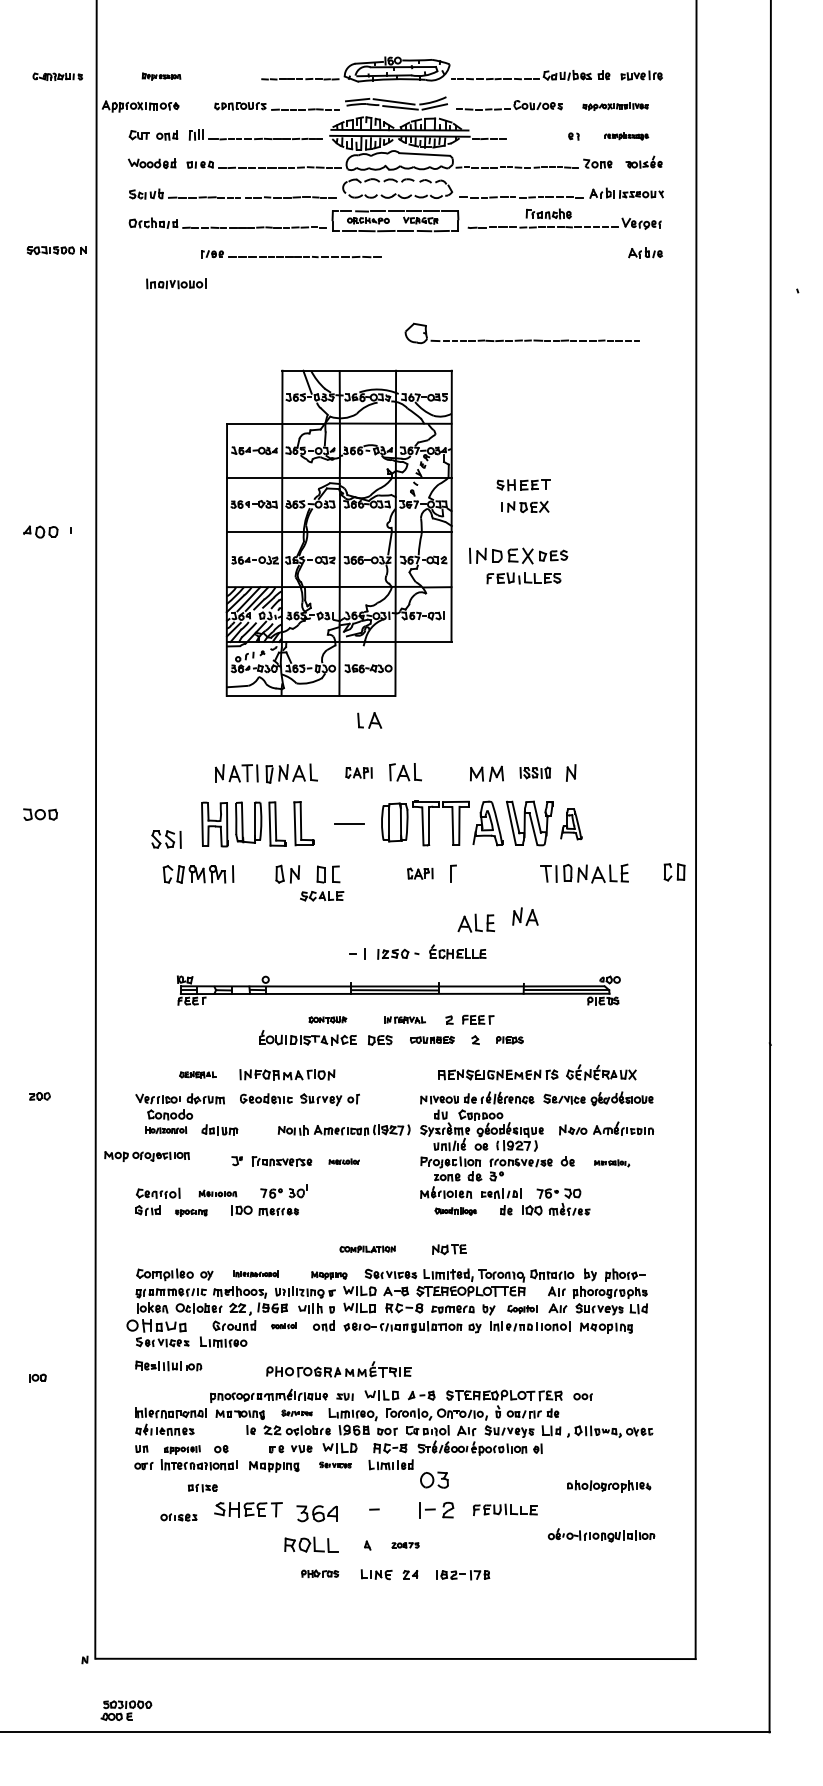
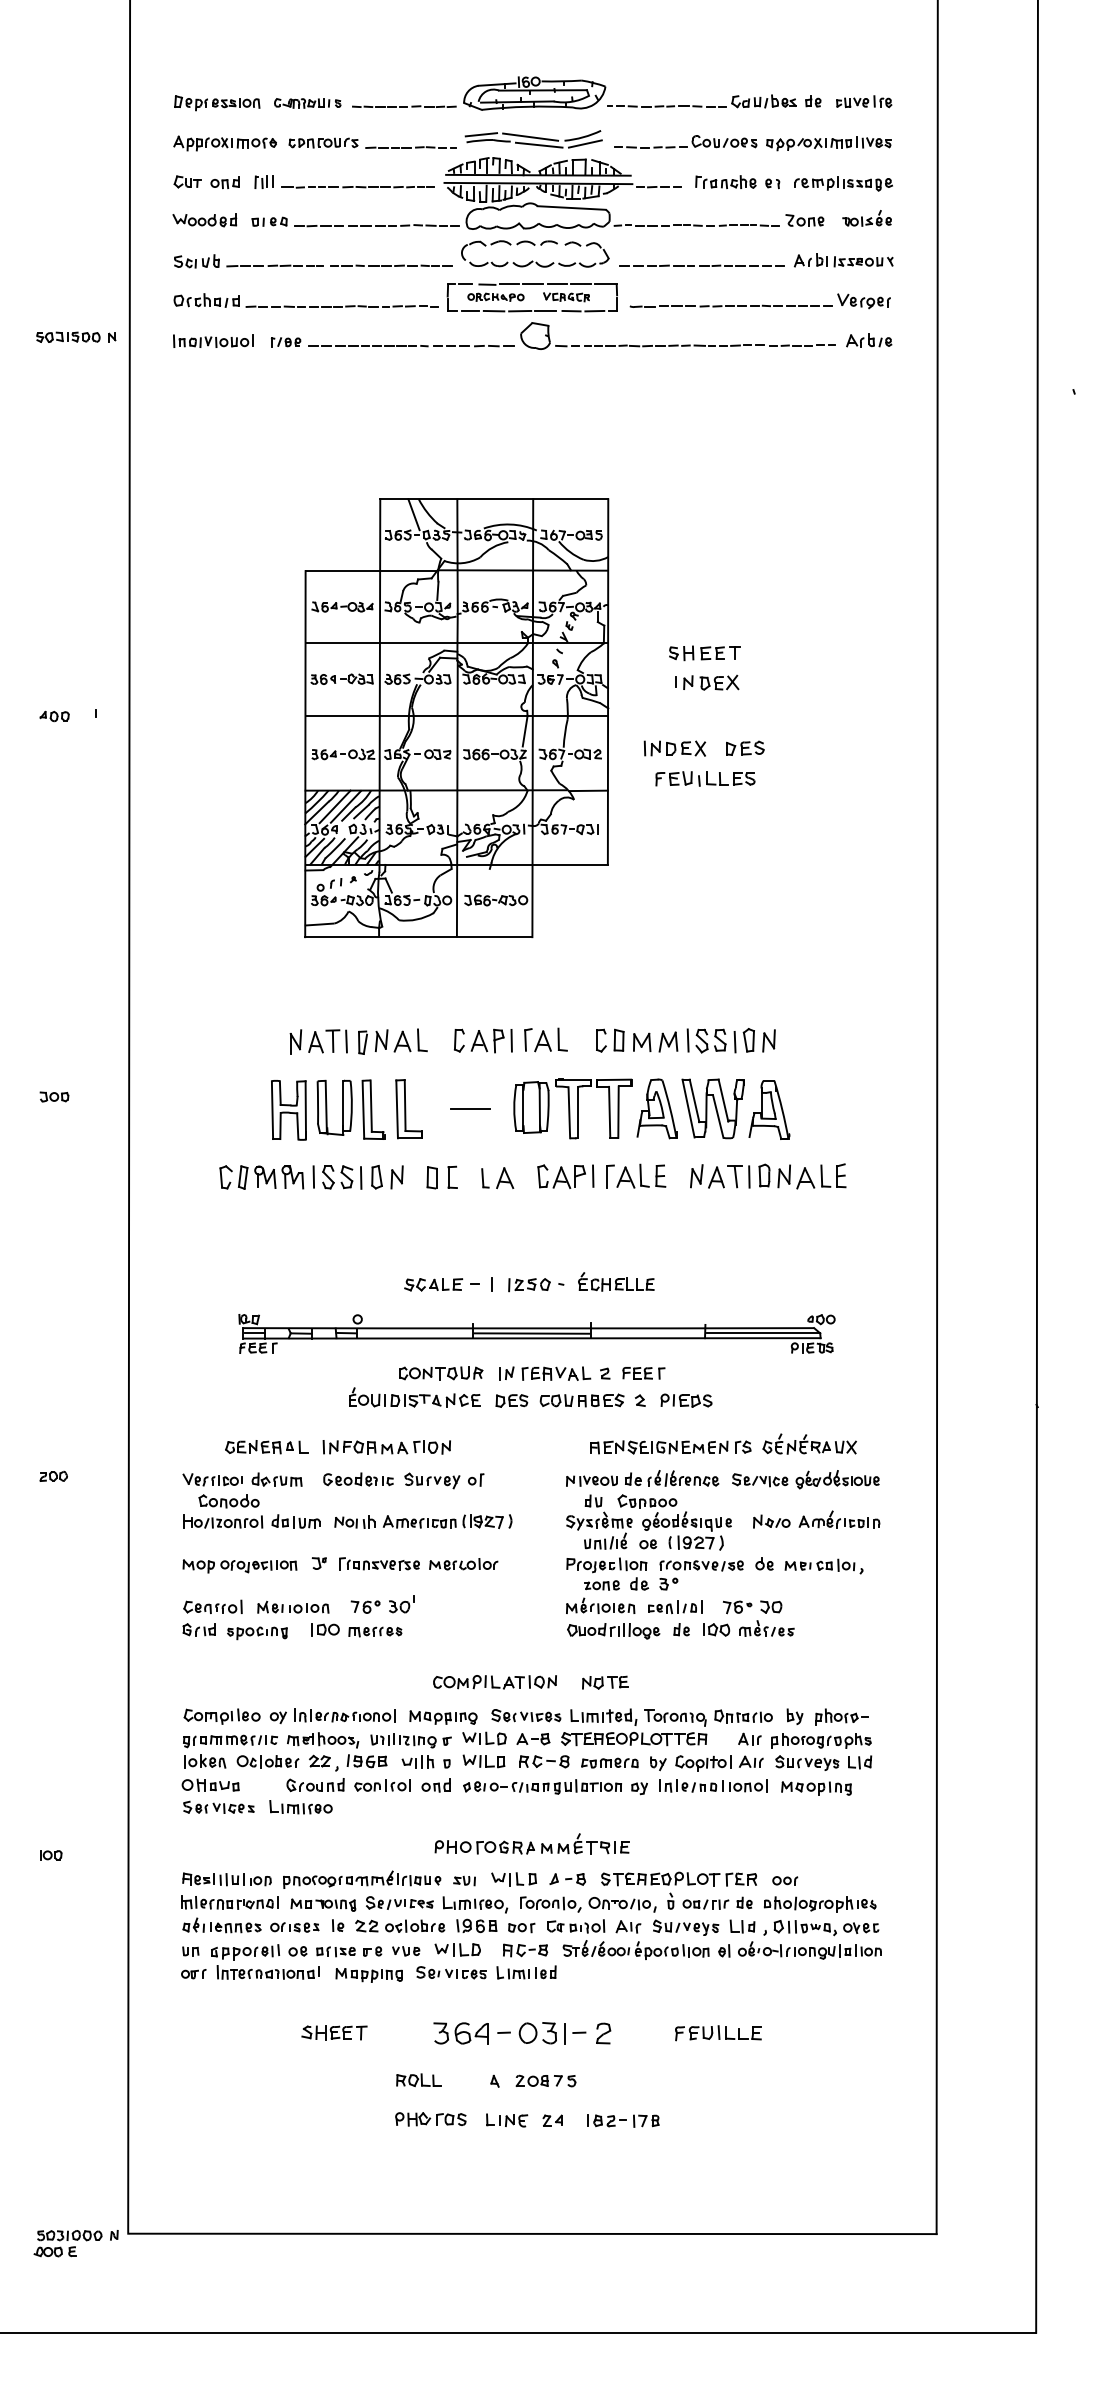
part: (57, 76) -> (307, 103), moved
part: (161, 76) -> (217, 103), size x1.67
part: (140, 106) -> (224, 143), moved
part: (615, 106) -> (828, 143), size x1.43
part: (626, 136) -> (843, 183), size x1.67
part: (548, 214) -> (725, 182), moved
part: (176, 283) -> (213, 340), moved
part: (521, 339) -> (677, 344), moved
part: (40, 532) -> (54, 716), size x0.62
part: (500, 555) -> (674, 748), size x0.71
part: (369, 719) -> (497, 1177), moved
part: (359, 772) -> (483, 1040), size x1.67
part: (535, 772) -> (720, 1040), size x1.67
part: (40, 814) -> (54, 1096), size x0.62
part: (571, 823) -> (769, 1109), size x1.43
part: (166, 839) -> (342, 1177), moved
part: (674, 872) -> (610, 1040), moved
part: (420, 873) -> (565, 1176), size x1.67
part: (322, 895) -> (433, 1284), moved
part: (525, 916) -> (707, 1176), moved
part: (476, 922) -> (641, 1175), moved
part: (327, 1019) -> (441, 1373), size x1.67
part: (405, 1019) -> (545, 1373), size x1.67
part: (431, 1040) -> (581, 1400), size x1.43
part: (509, 1040) -> (686, 1400), size x1.43
part: (198, 1074) -> (266, 1447), size x1.67
part: (166, 1129) -> (223, 1521), size x1.43
part: (344, 1129) -> (423, 1521), moved
part: (146, 1156) -> (239, 1566), moved
part: (344, 1161) -> (463, 1564), size x1.67
part: (611, 1163) -> (823, 1566), size x1.67
part: (218, 1193) -> (293, 1606), size x1.43
part: (455, 1211) -> (613, 1631), size x1.67
part: (191, 1213) -> (257, 1633), size x1.43
part: (367, 1249) -> (494, 1682), size x1.67
part: (255, 1273) -> (344, 1715), size x1.67
part: (329, 1275) -> (443, 1717), size x1.43
part: (522, 1309) -> (703, 1763), size x1.43
part: (156, 1325) -> (210, 1784), size x0.71
part: (284, 1325) -> (382, 1785), size x1.67
part: (168, 1366) -> (226, 1879), moved
part: (338, 1369) -> (531, 1843), moved
part: (296, 1412) -> (399, 1902), size x1.67
part: (182, 1449) -> (245, 1952), size x1.43
part: (335, 1464) -> (451, 1972), size x1.67
part: (434, 1480) -> (537, 2033), moved
part: (608, 1486) -> (819, 1904), moved
part: (202, 1487) -> (335, 1951), moved
part: (248, 1509) -> (334, 2032), size x0.71
part: (505, 1510) -> (718, 2033), moved
part: (316, 1513) -> (460, 2033), moved
part: (178, 1517) -> (294, 1927), moved
part: (601, 1535) -> (809, 1950), moved
part: (310, 1545) -> (418, 2080), size x0.62
part: (405, 1545) -> (545, 2080), size x1.67
part: (319, 1573) -> (430, 2119), size x1.43
part: (125, 1710) -> (67, 2243), moved

